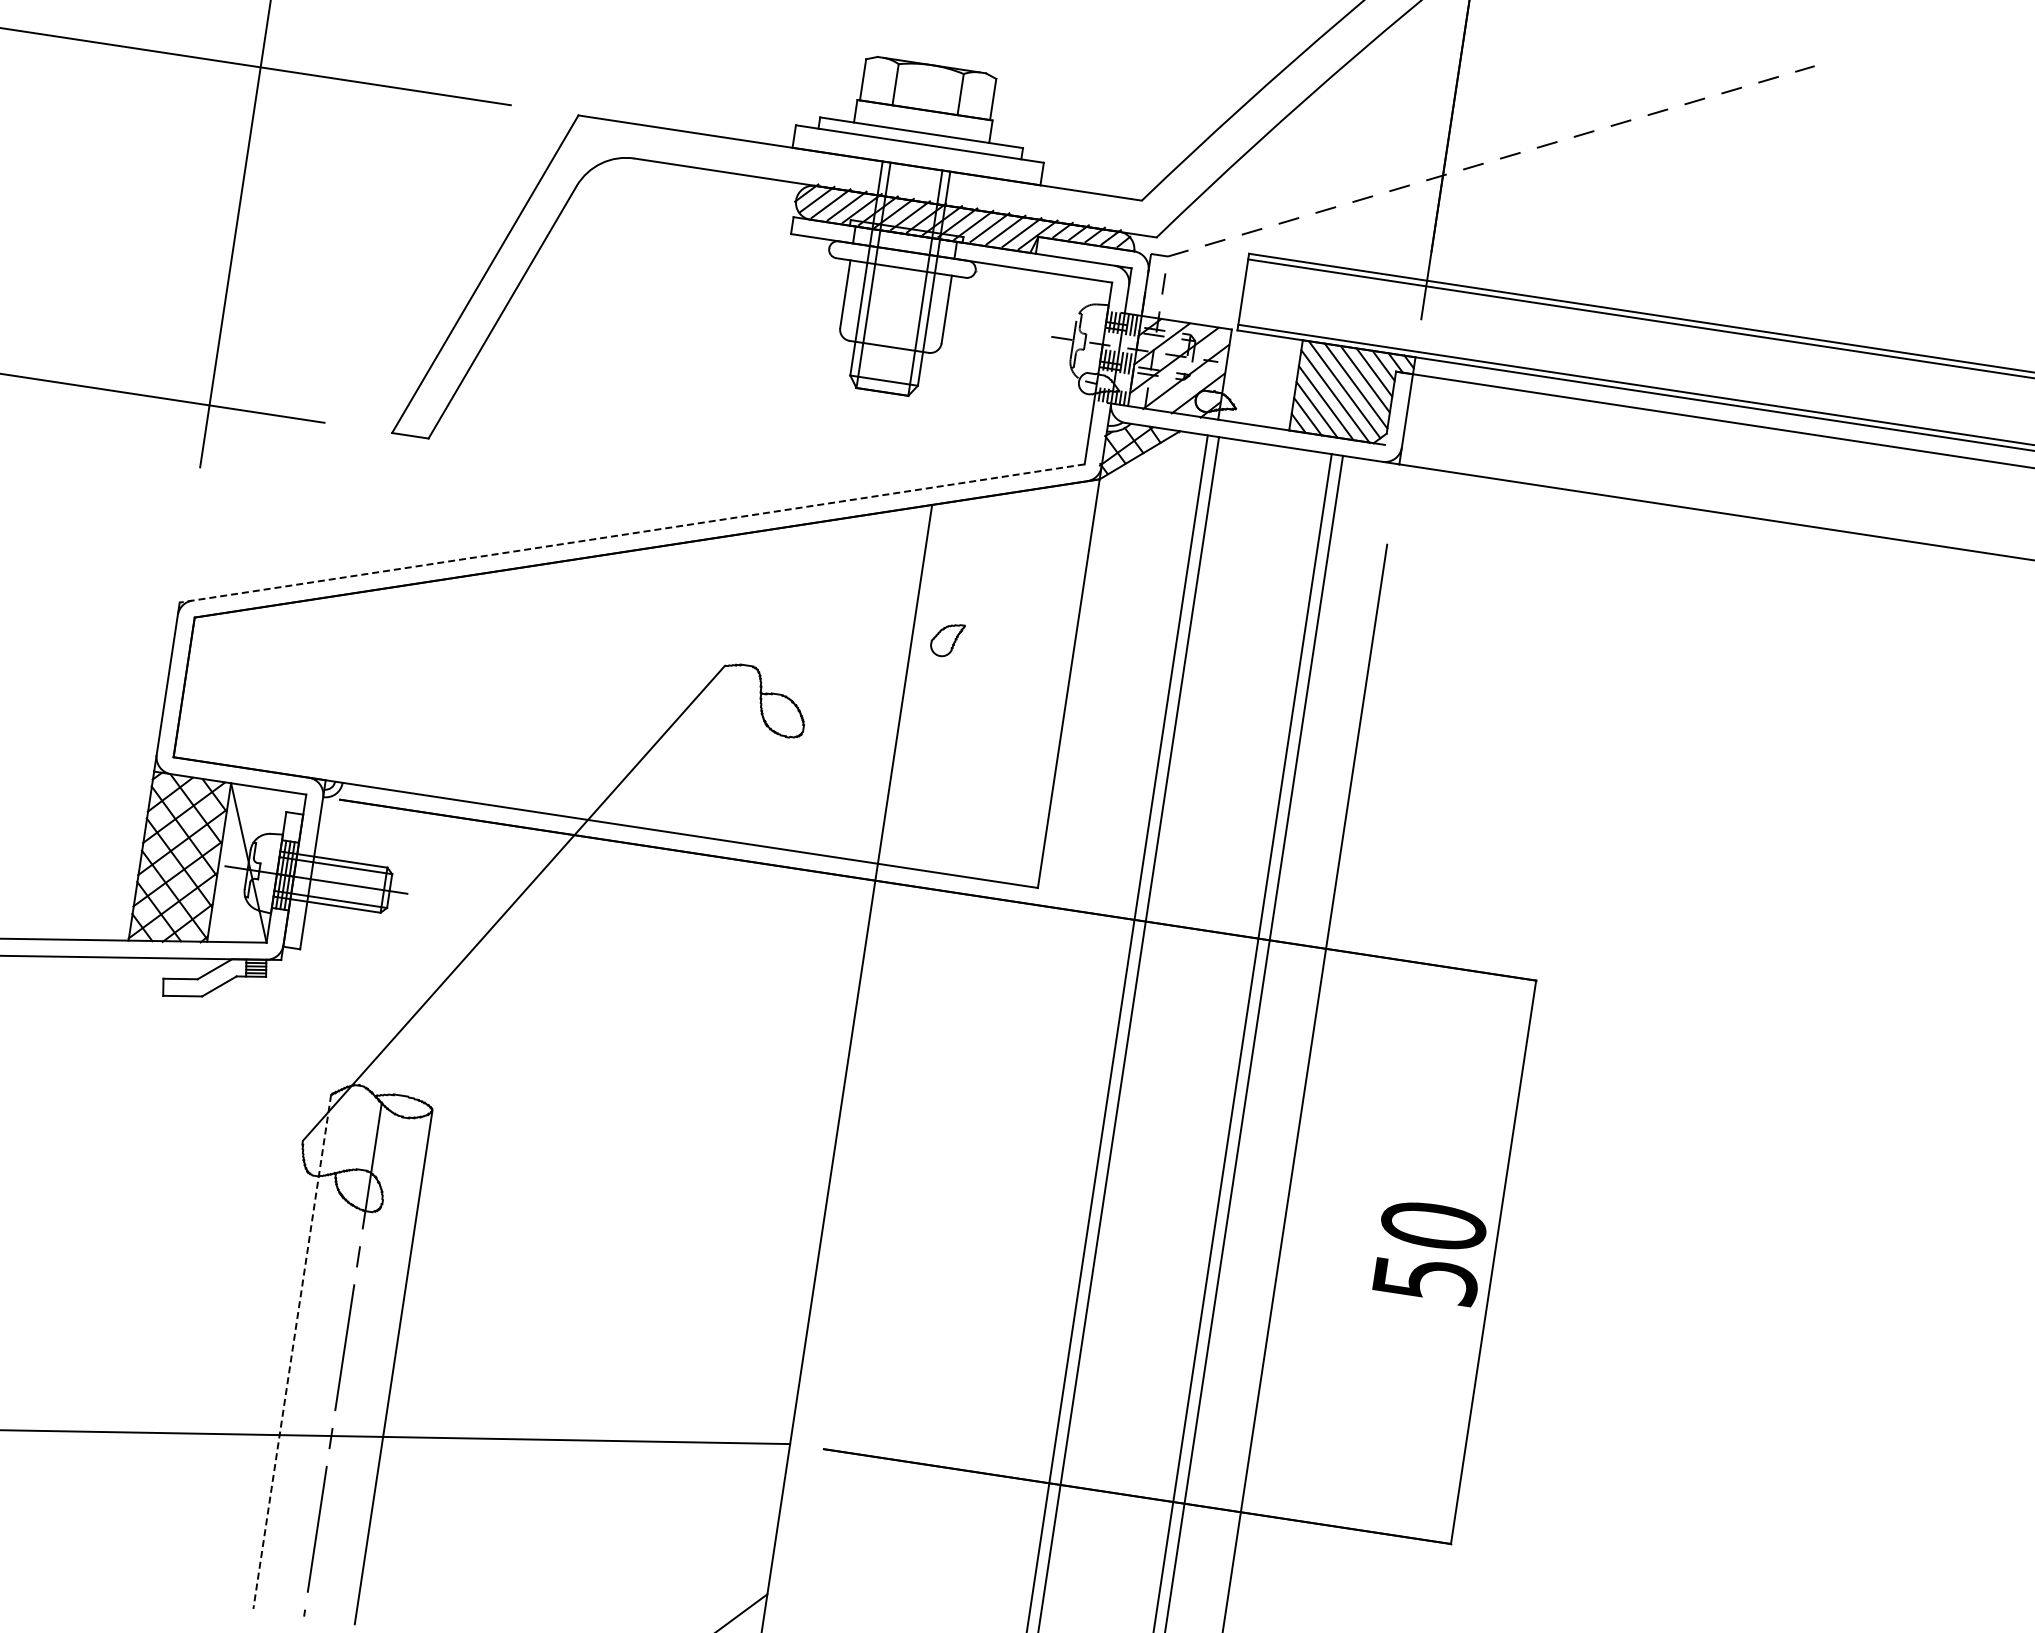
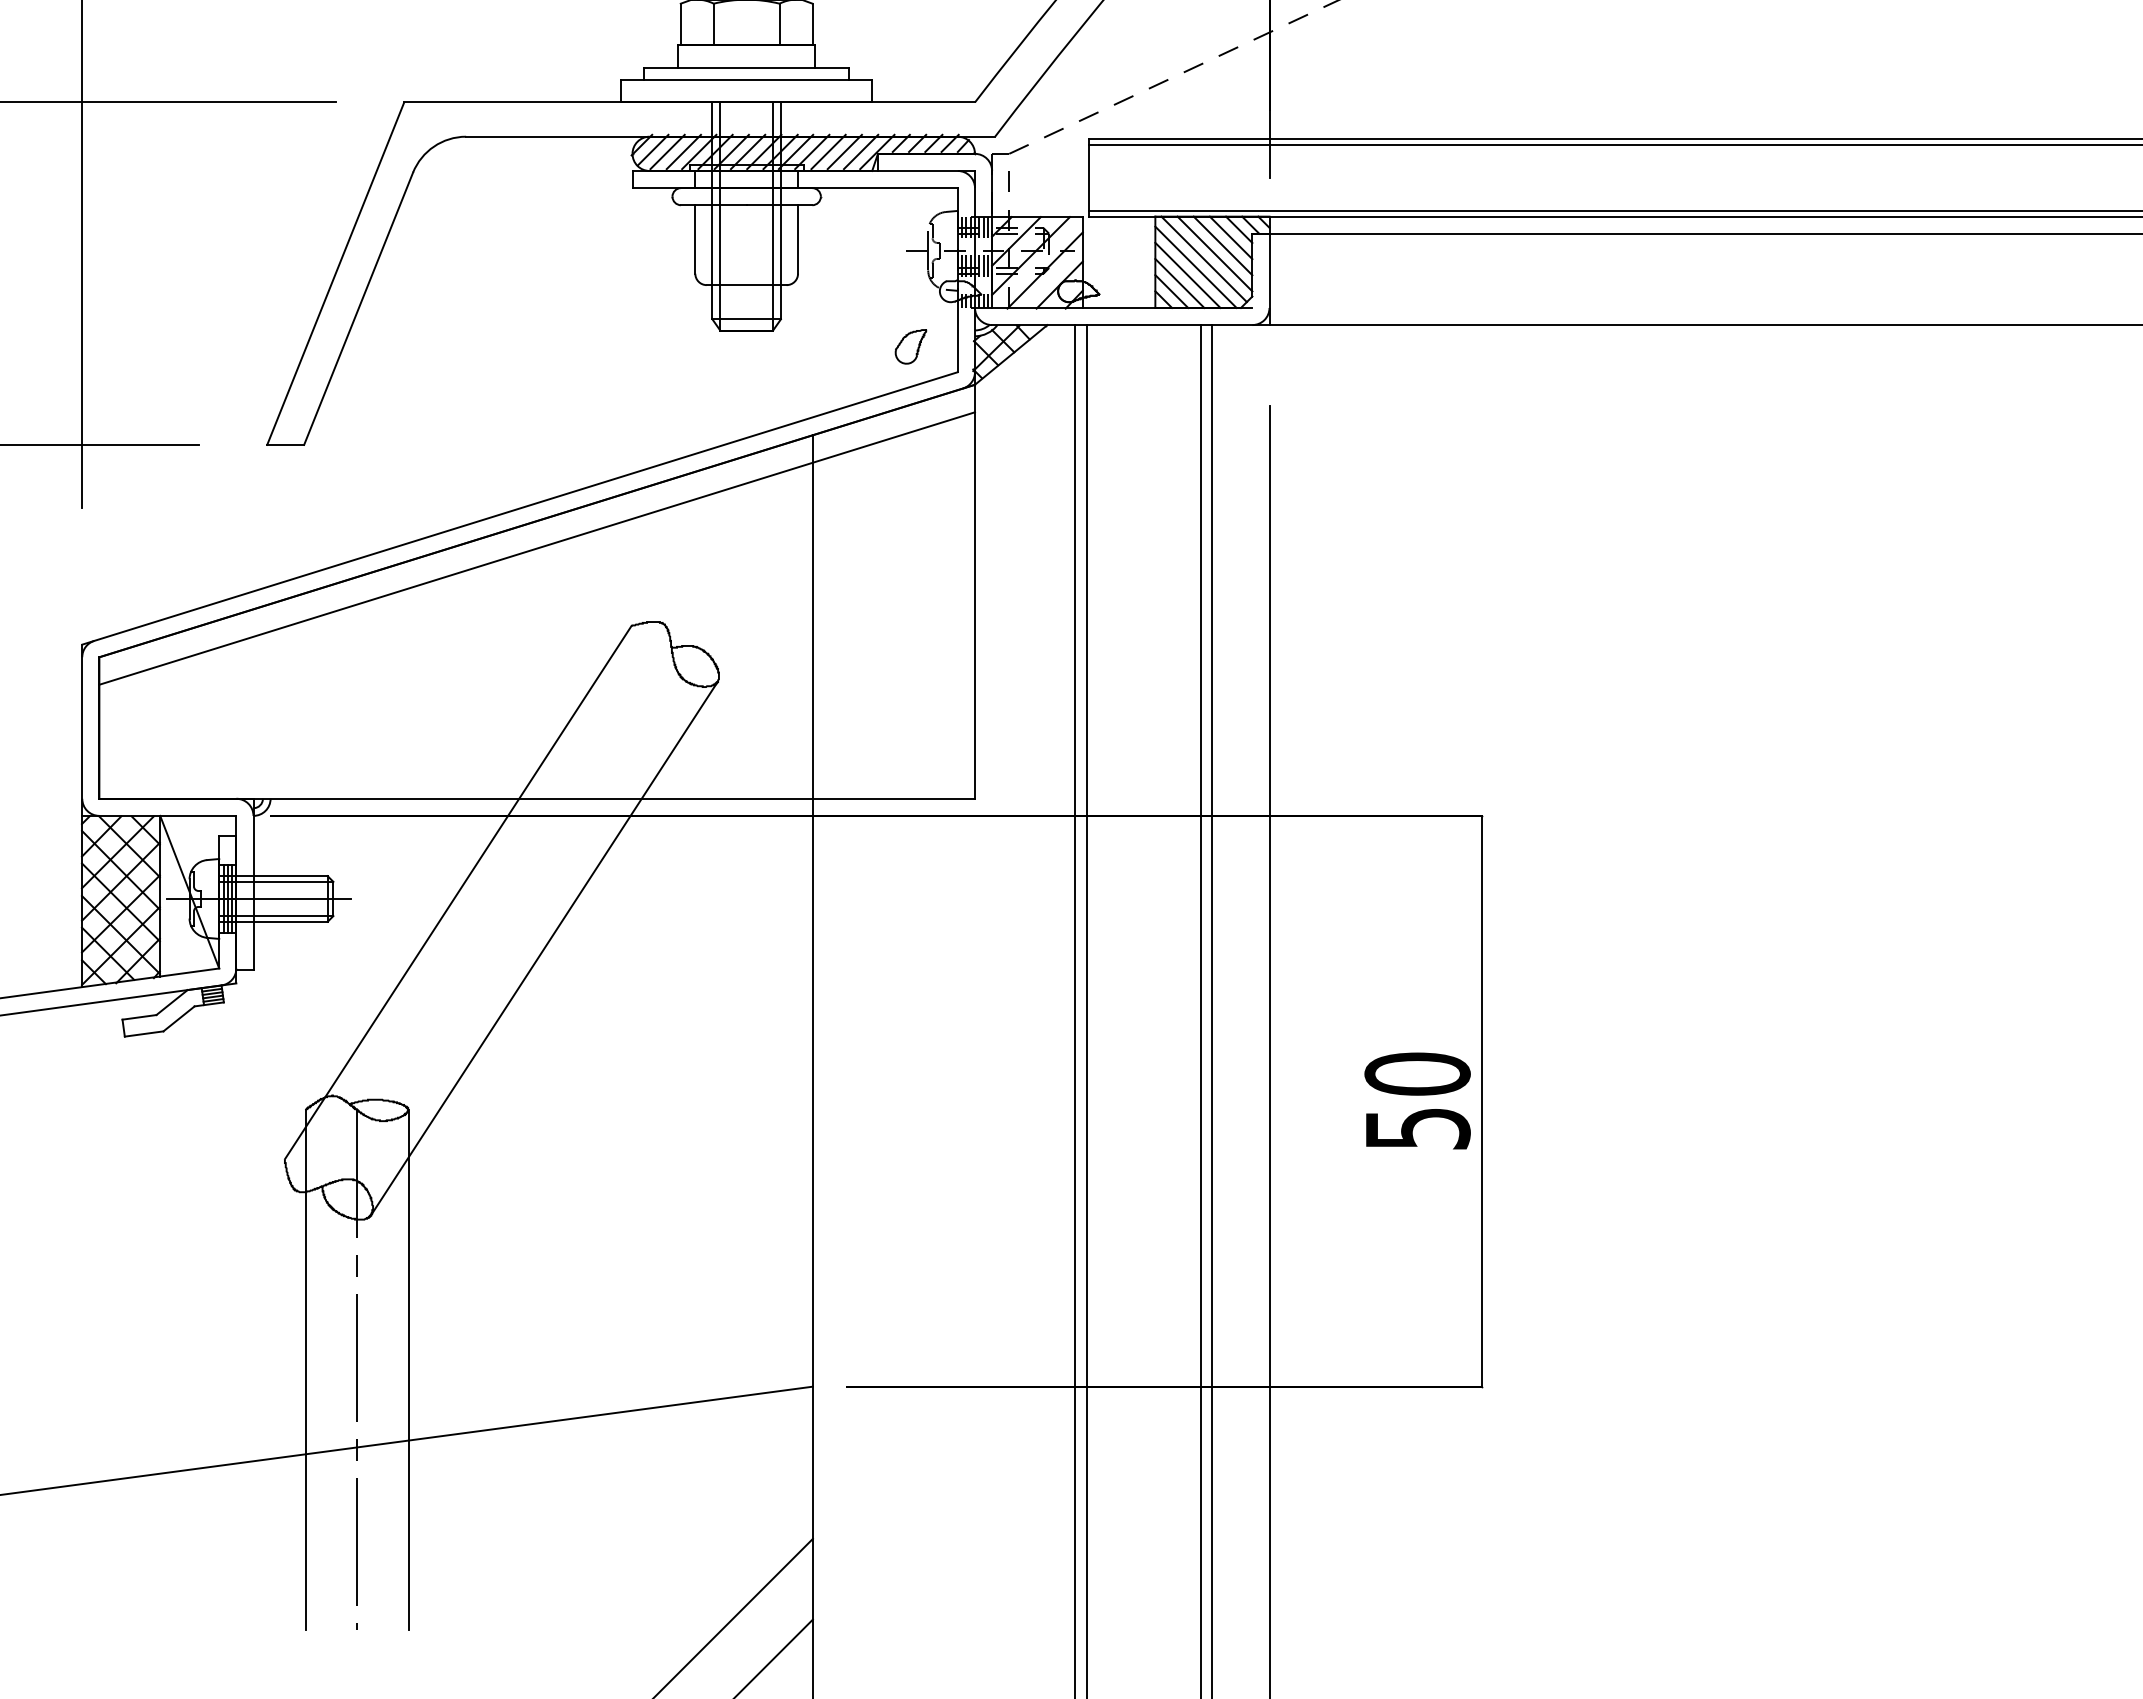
line: (632, 533) -> (520, 508), dashed -> solid
line: (643, 575) -> (537, 548), added
part: (946, 639) -> (910, 346), moved
line: (590, 971) -> (544, 948), added
line: (291, 1352) -> (305, 1370), dashed -> solid

